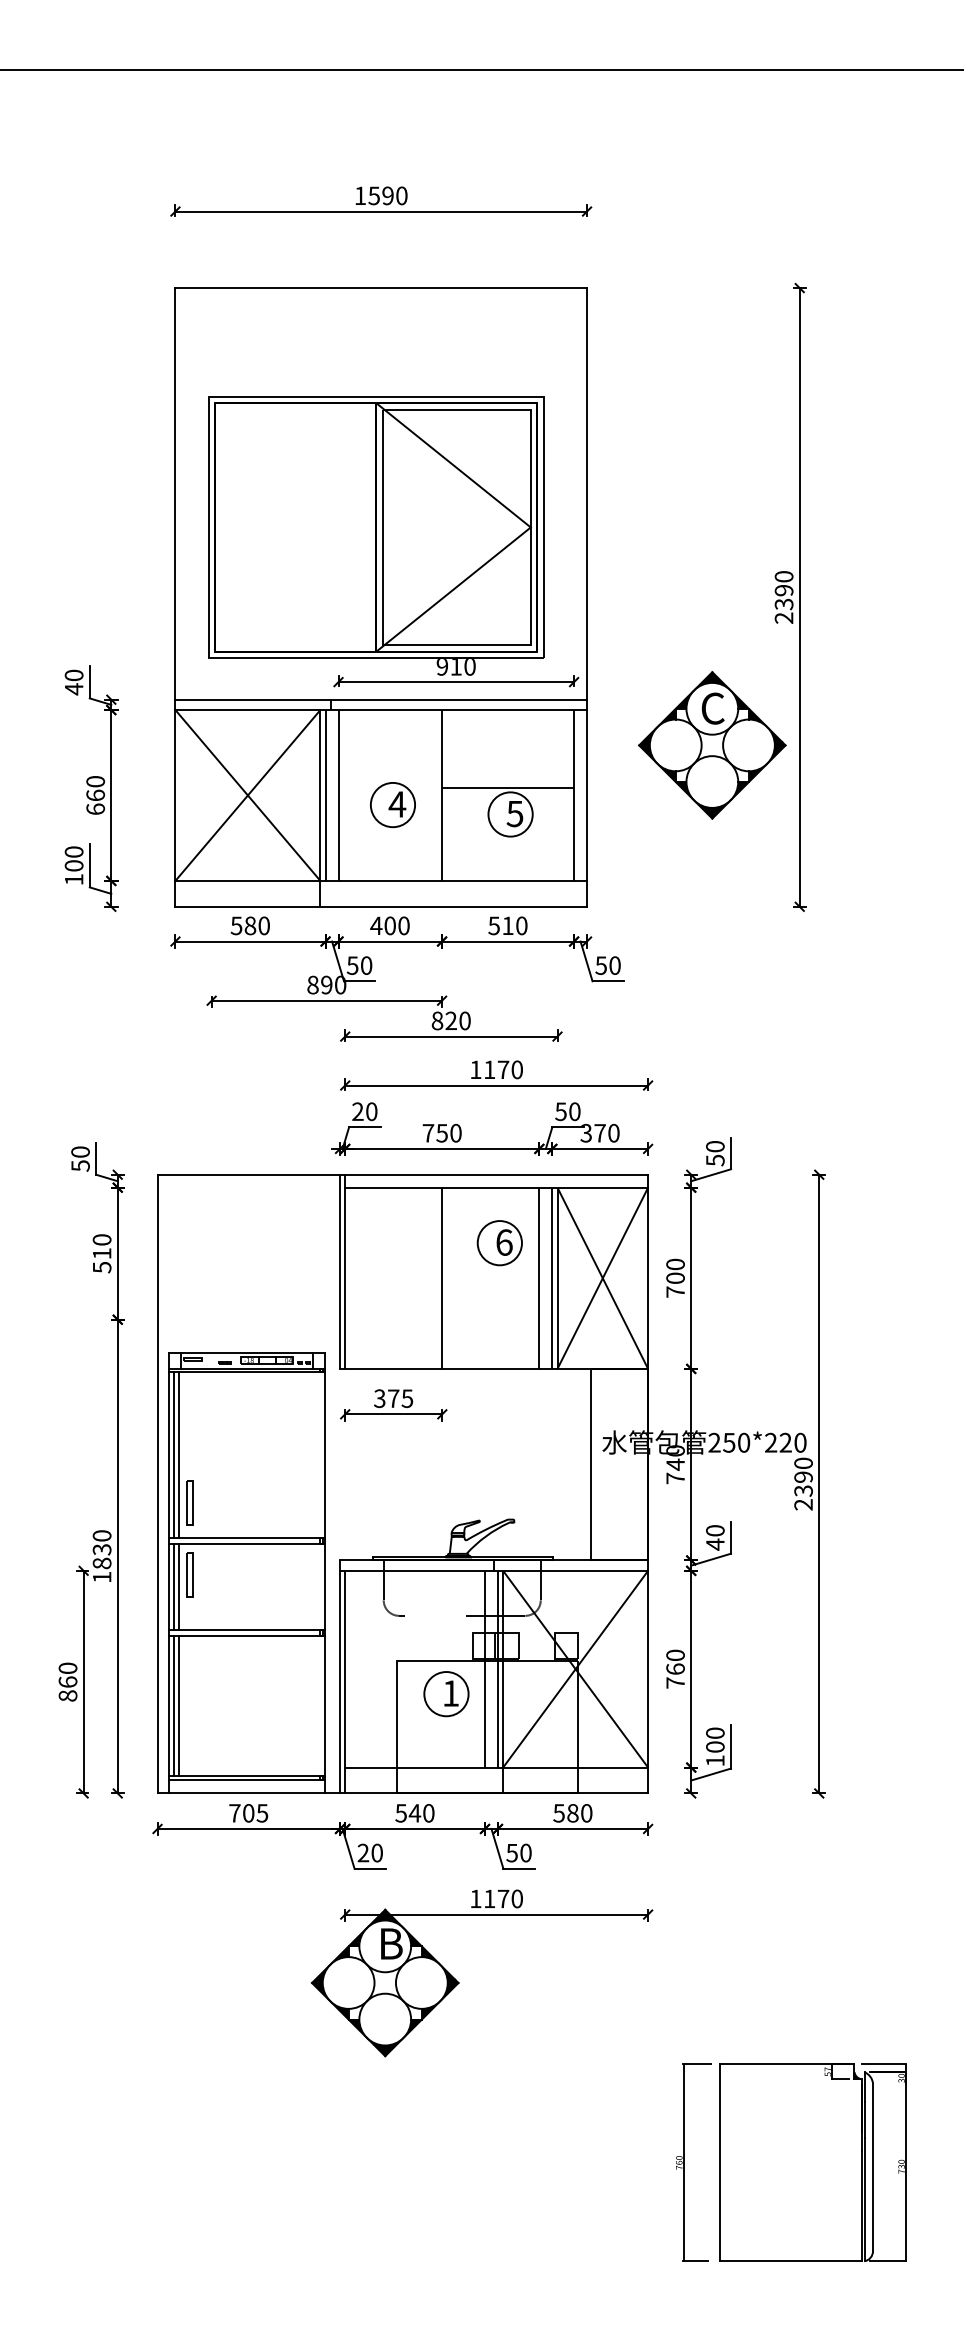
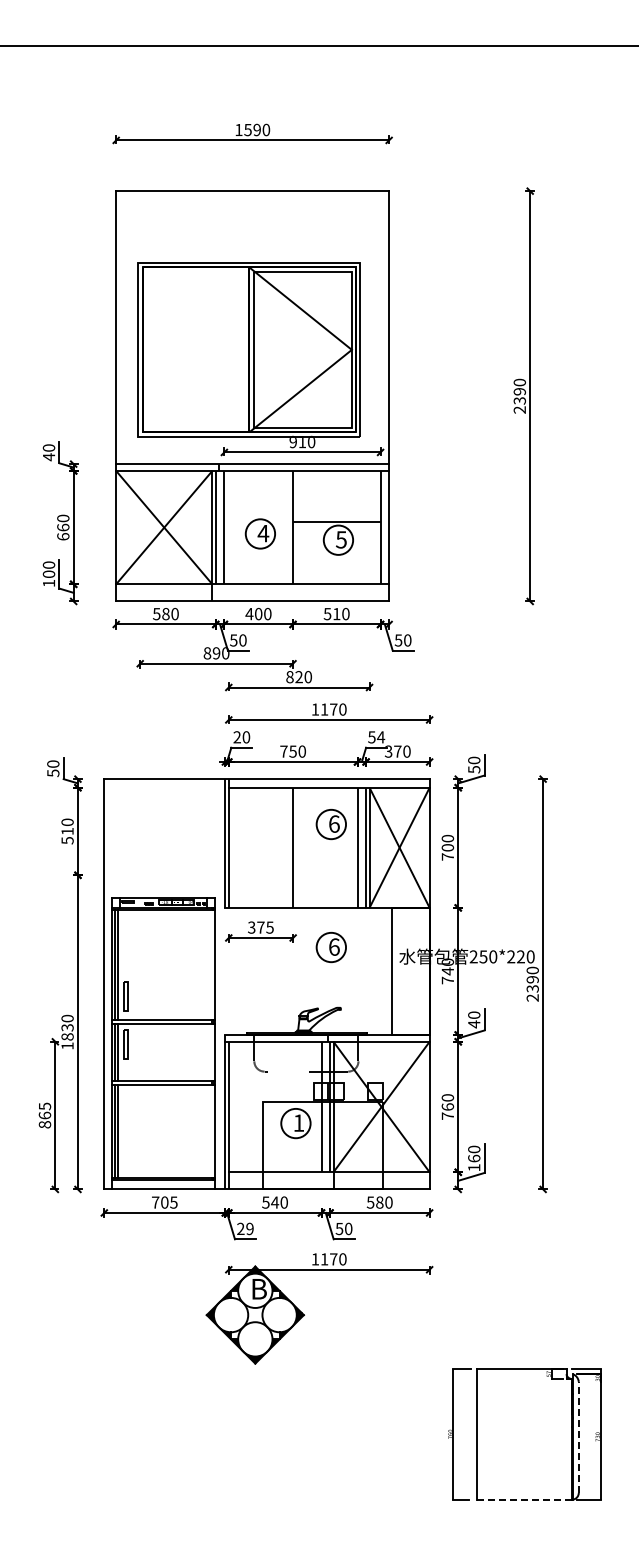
part: (711, 745) -> (471, 494), removed
text: (575, 1111) -> (381, 737), 50 -> 54
part: (498, 1428) -> (330, 947), added
text: (67, 1668) -> (44, 1106), 860 -> 865
text: (715, 1746) -> (474, 1158), 100 -> 160
text: (376, 1853) -> (249, 1229), 20 -> 29
line: (872, 2167) -> (578, 1437), solid -> dashed
line: (789, 2261) -> (523, 1499), solid -> dashed

